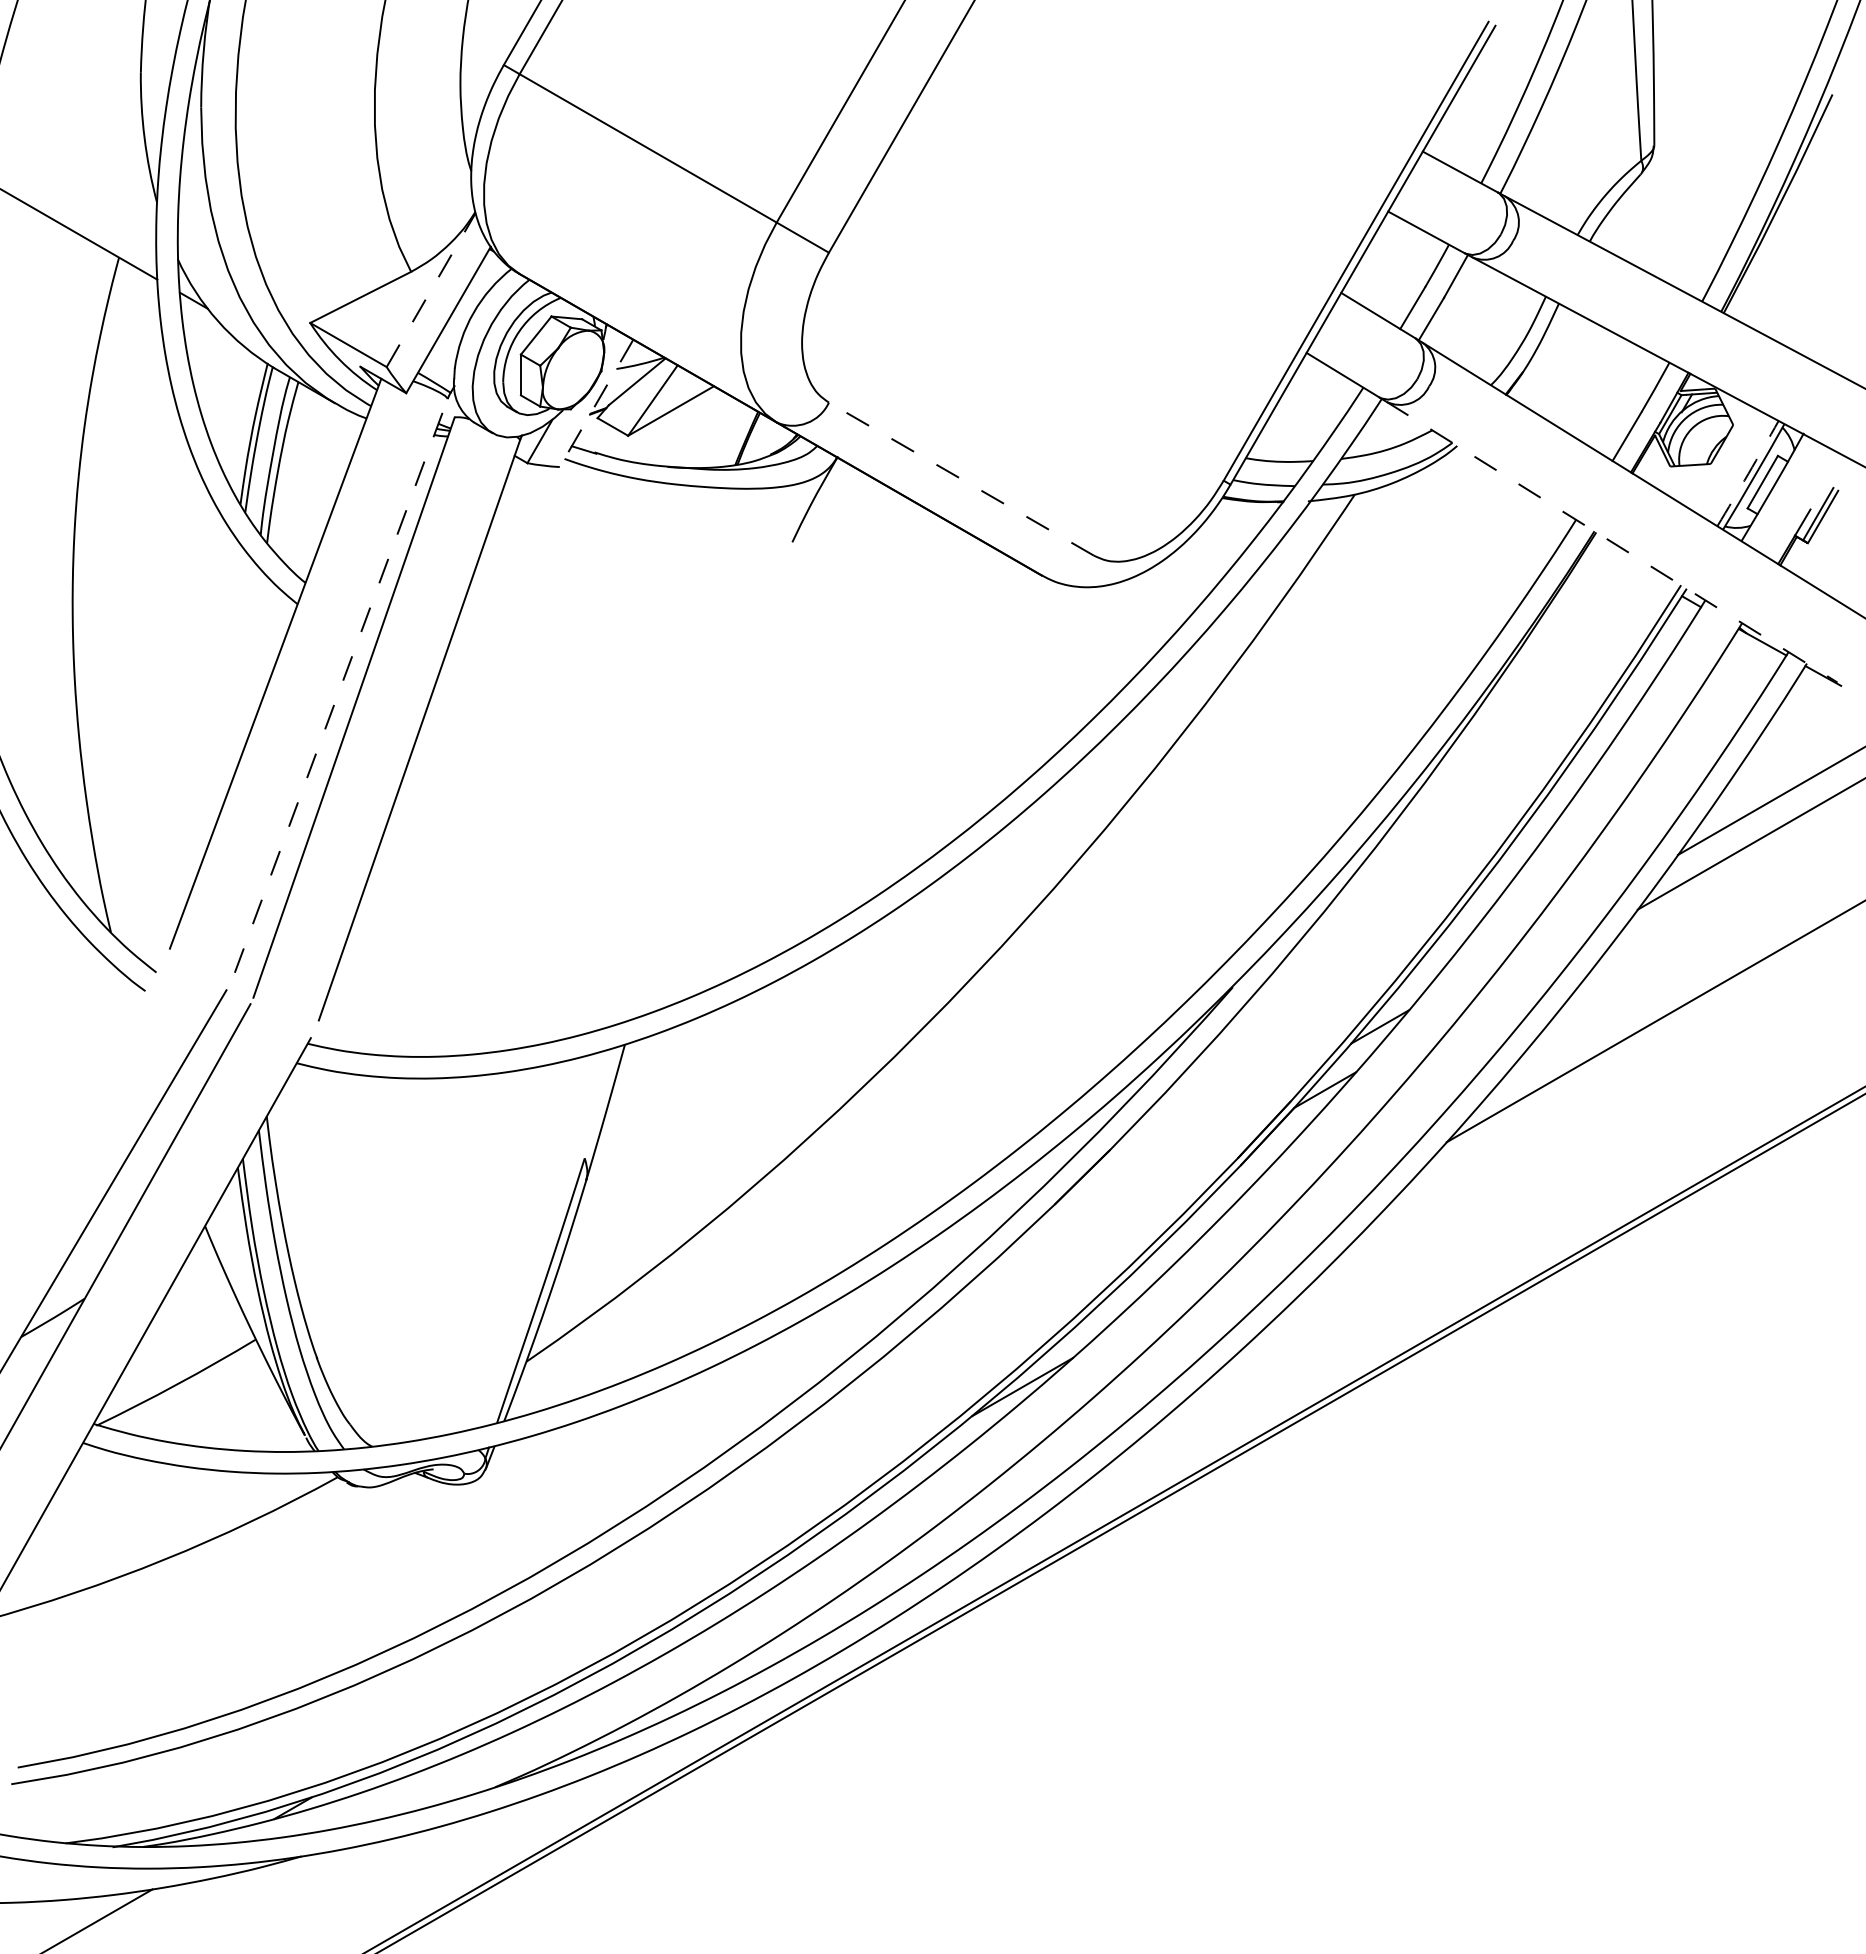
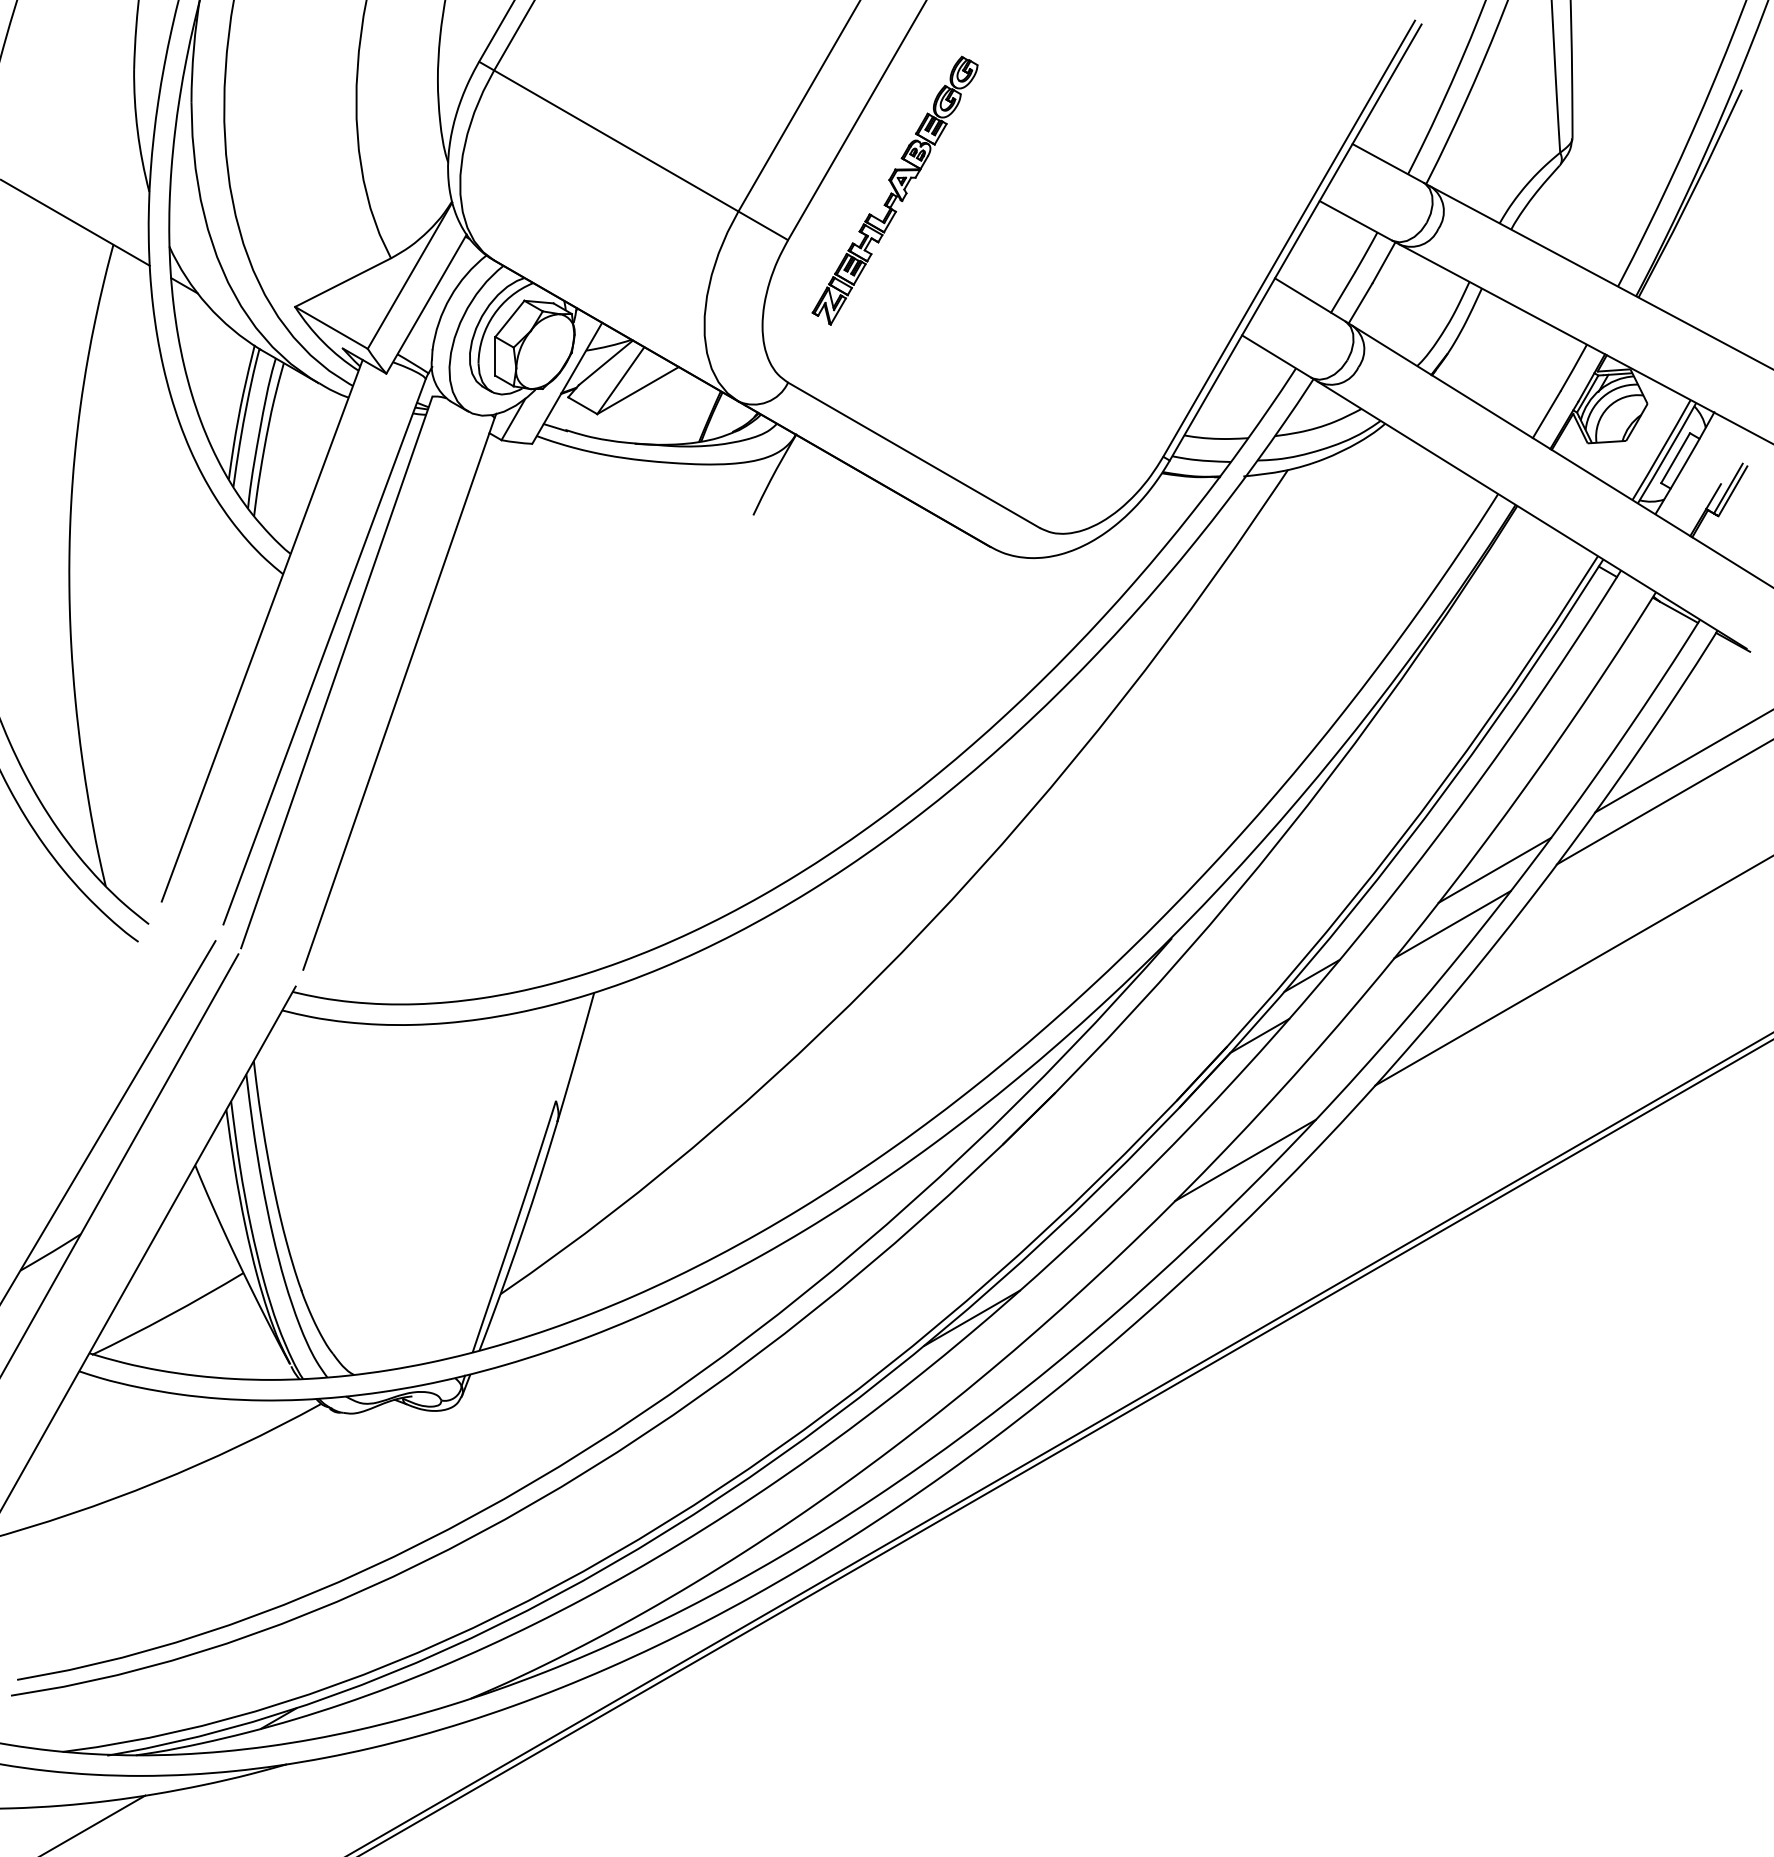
part: (941, 200) -> (895, 190), added
line: (431, 290) -> (410, 276), dashed -> solid
line: (596, 403) -> (567, 383), dashed -> solid
arc: (1748, 473) -> (1662, 449), dashed -> solid
line: (961, 479) -> (914, 455), dashed -> solid
line: (1611, 542) -> (1531, 515), dashed -> solid
line: (341, 685) -> (324, 651), dashed -> solid
line: (1572, 915) -> (1494, 870), added
line: (1527, 972) -> (1452, 924), added
line: (1310, 1220) -> (1245, 1159), added

